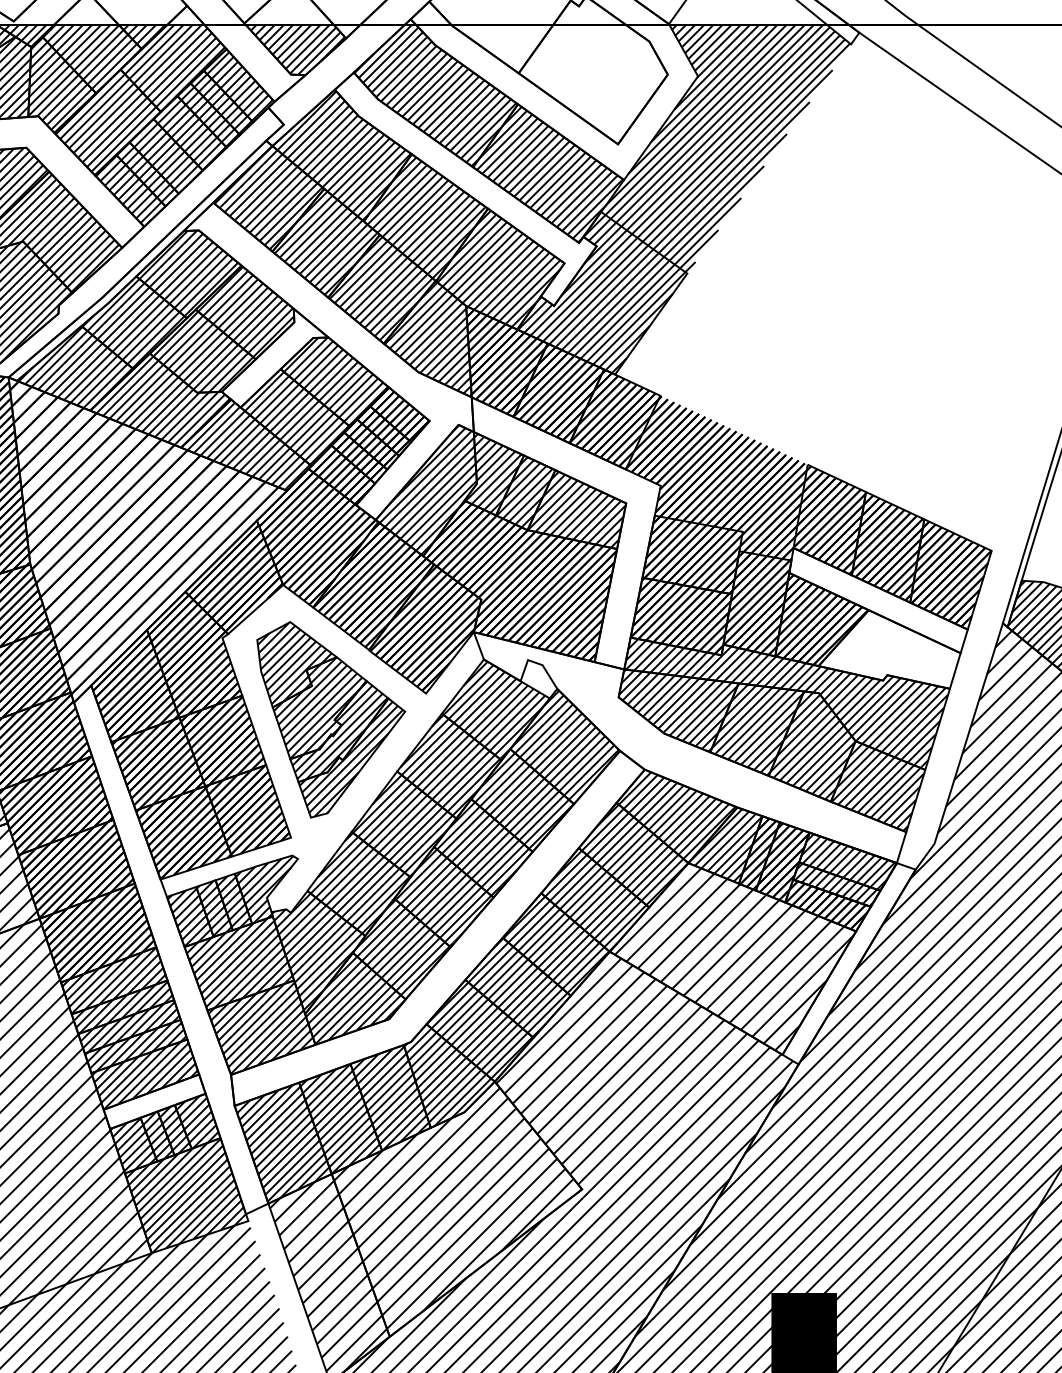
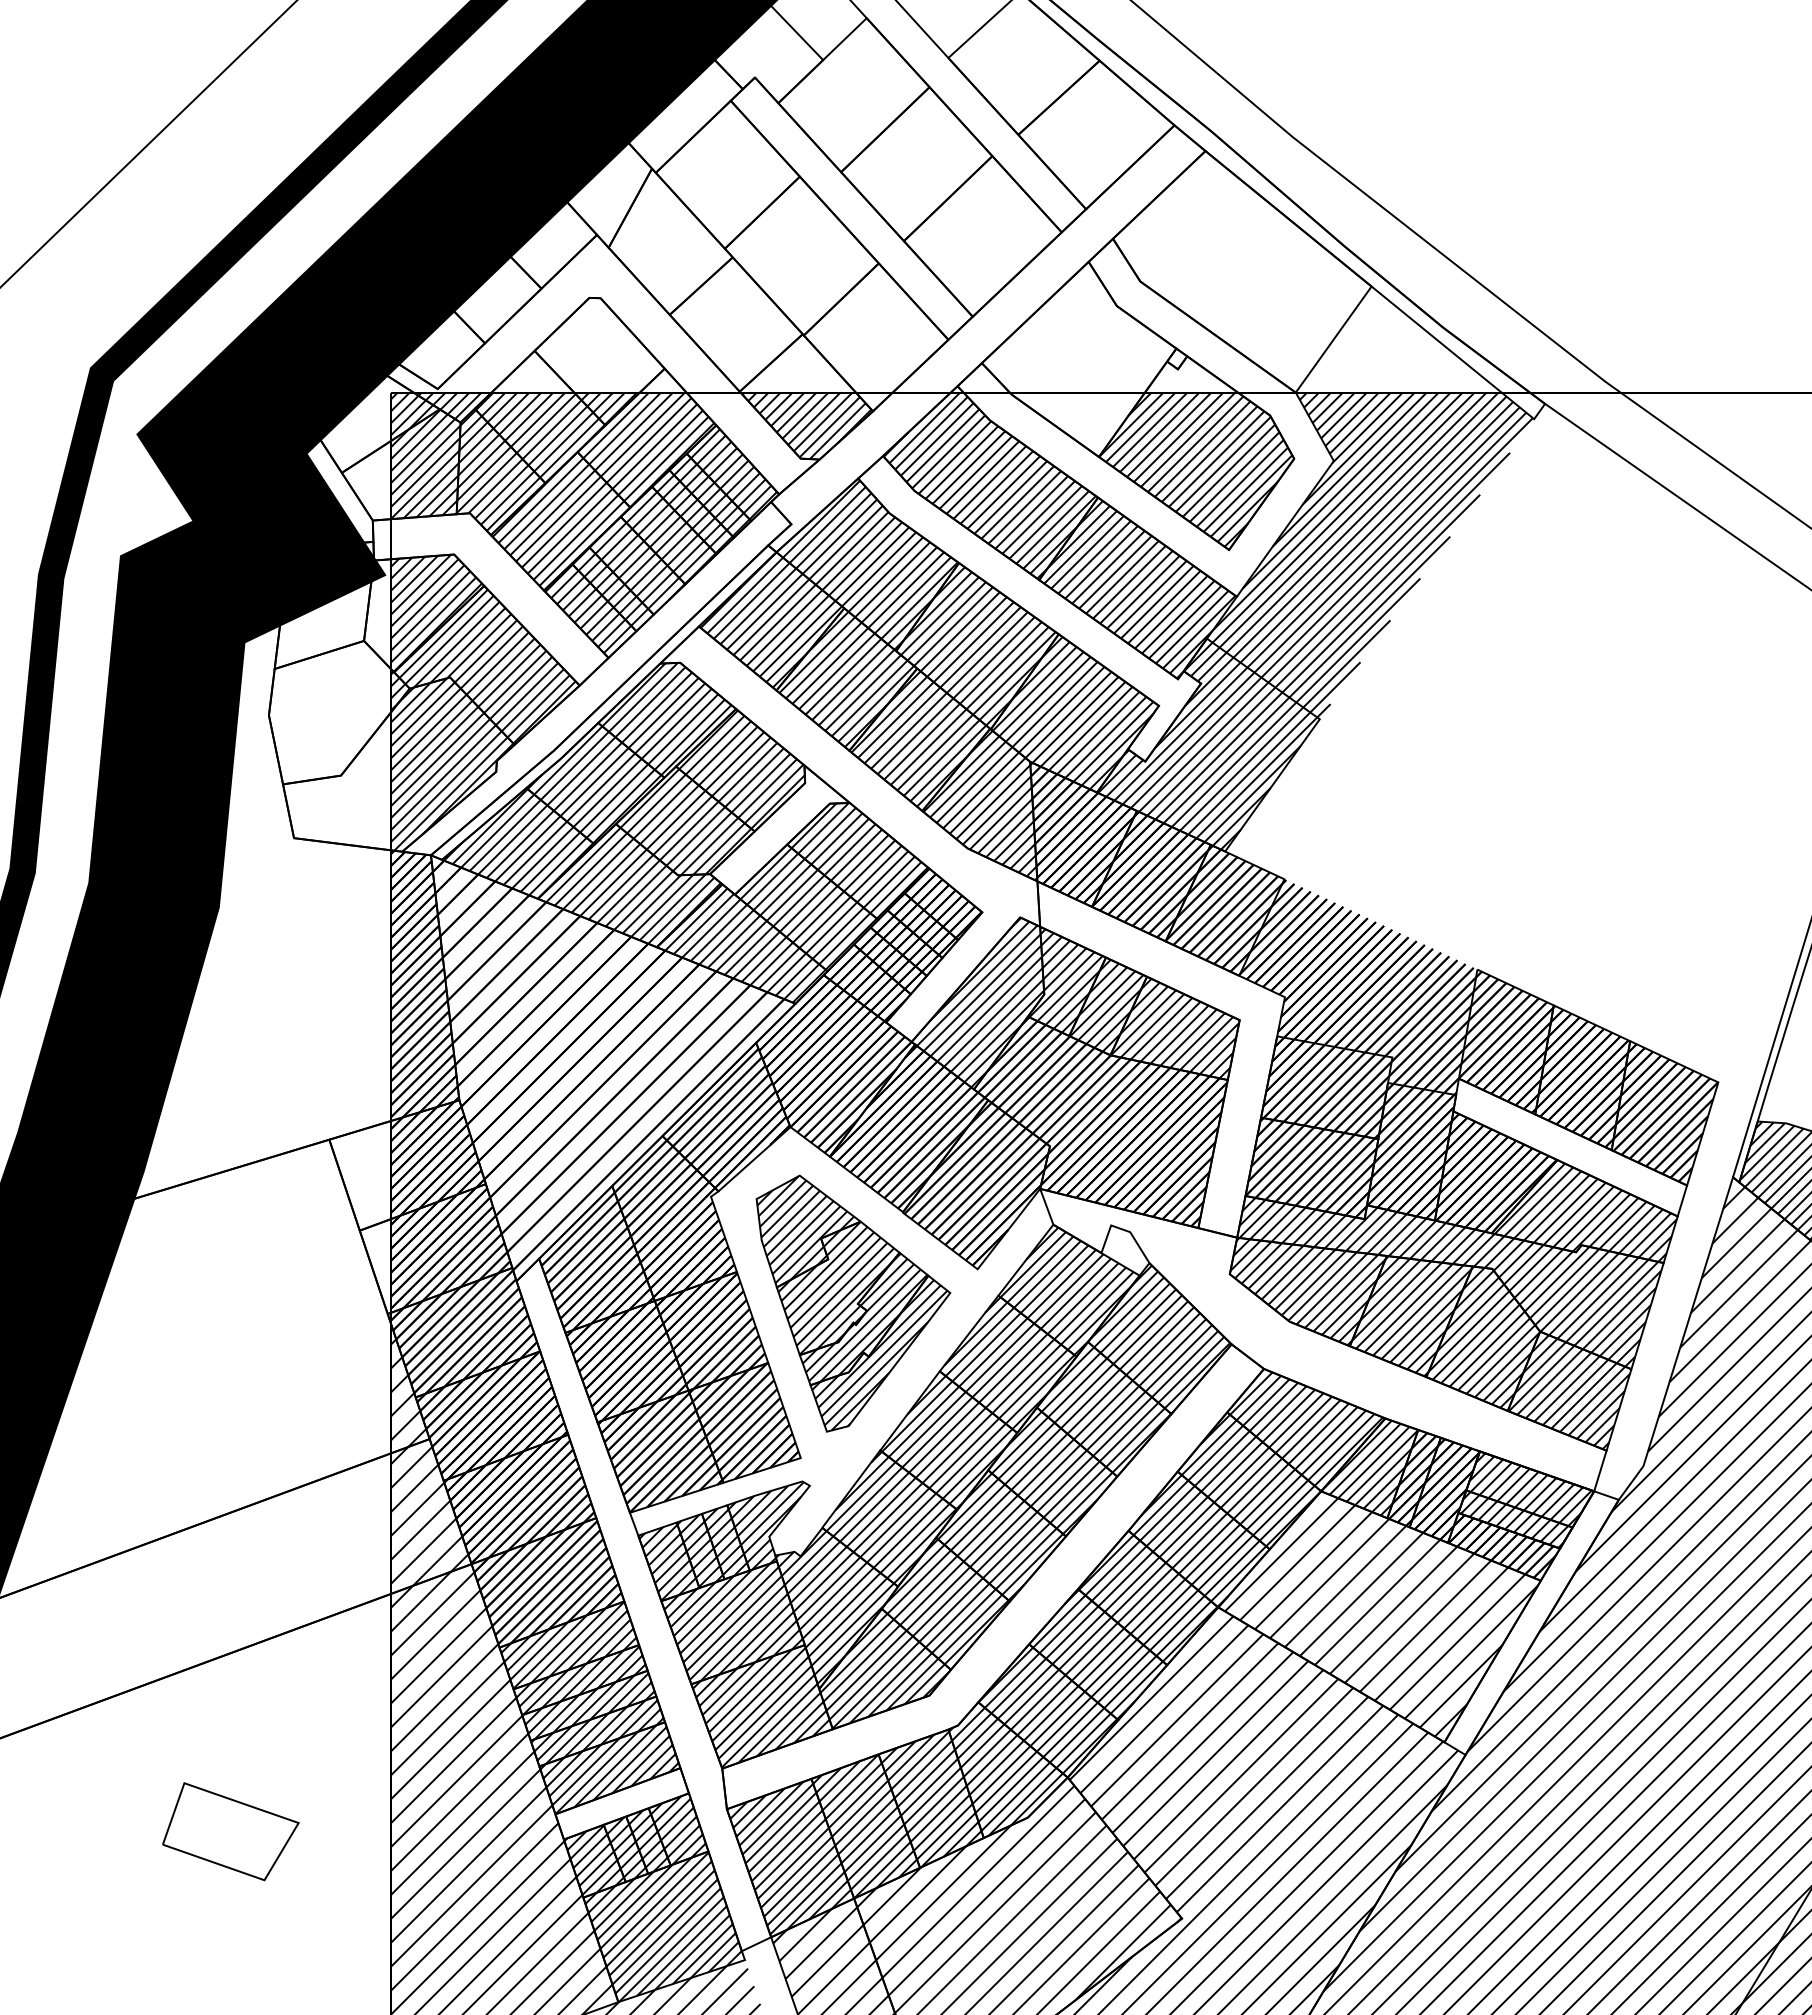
hatch: (592, 82) -> (1195, 469), added
hatch: (890, 650) -> (1585, 1212), added

